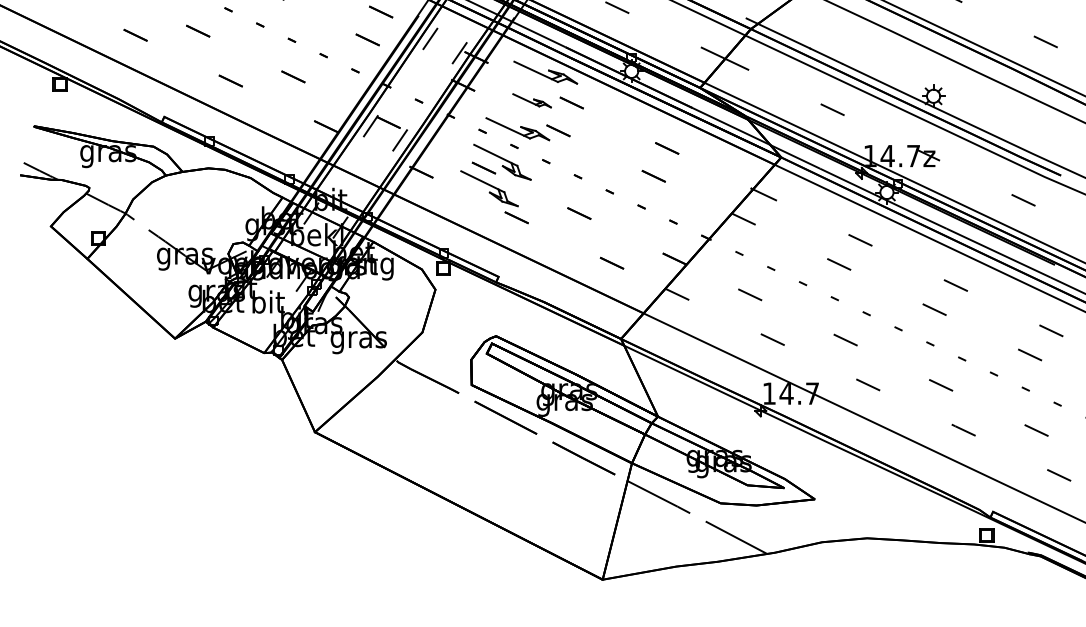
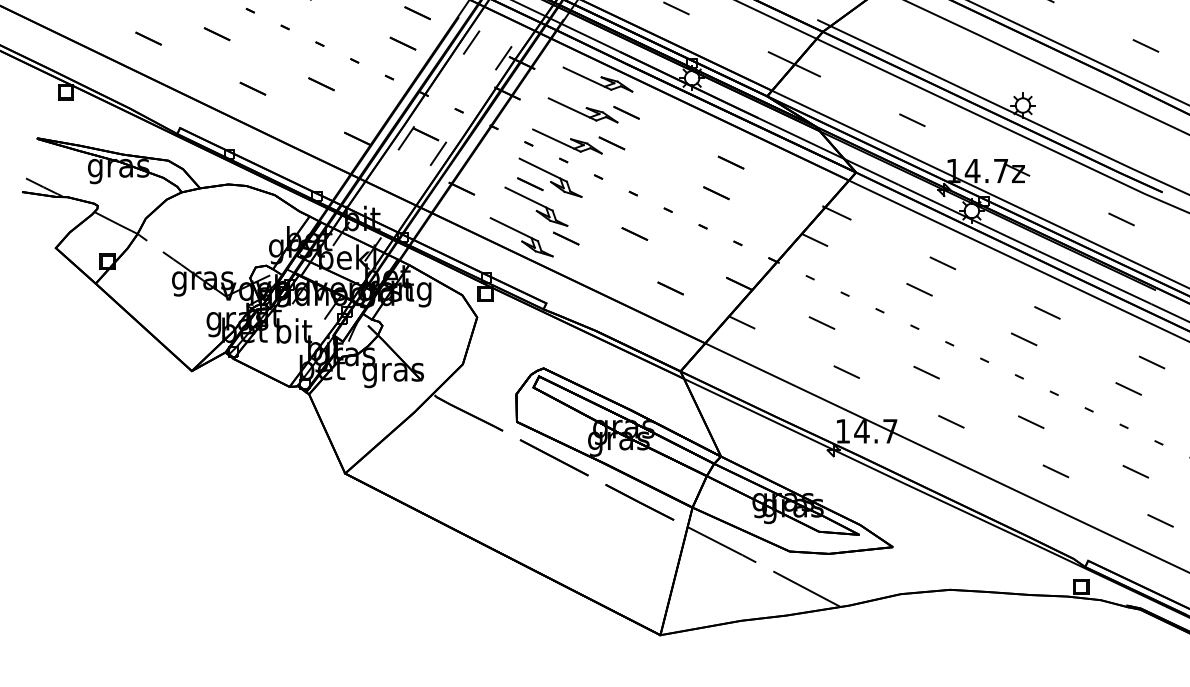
part: (531, 100) -> (582, 110), size x1.67
part: (475, 216) -> (521, 237), added

